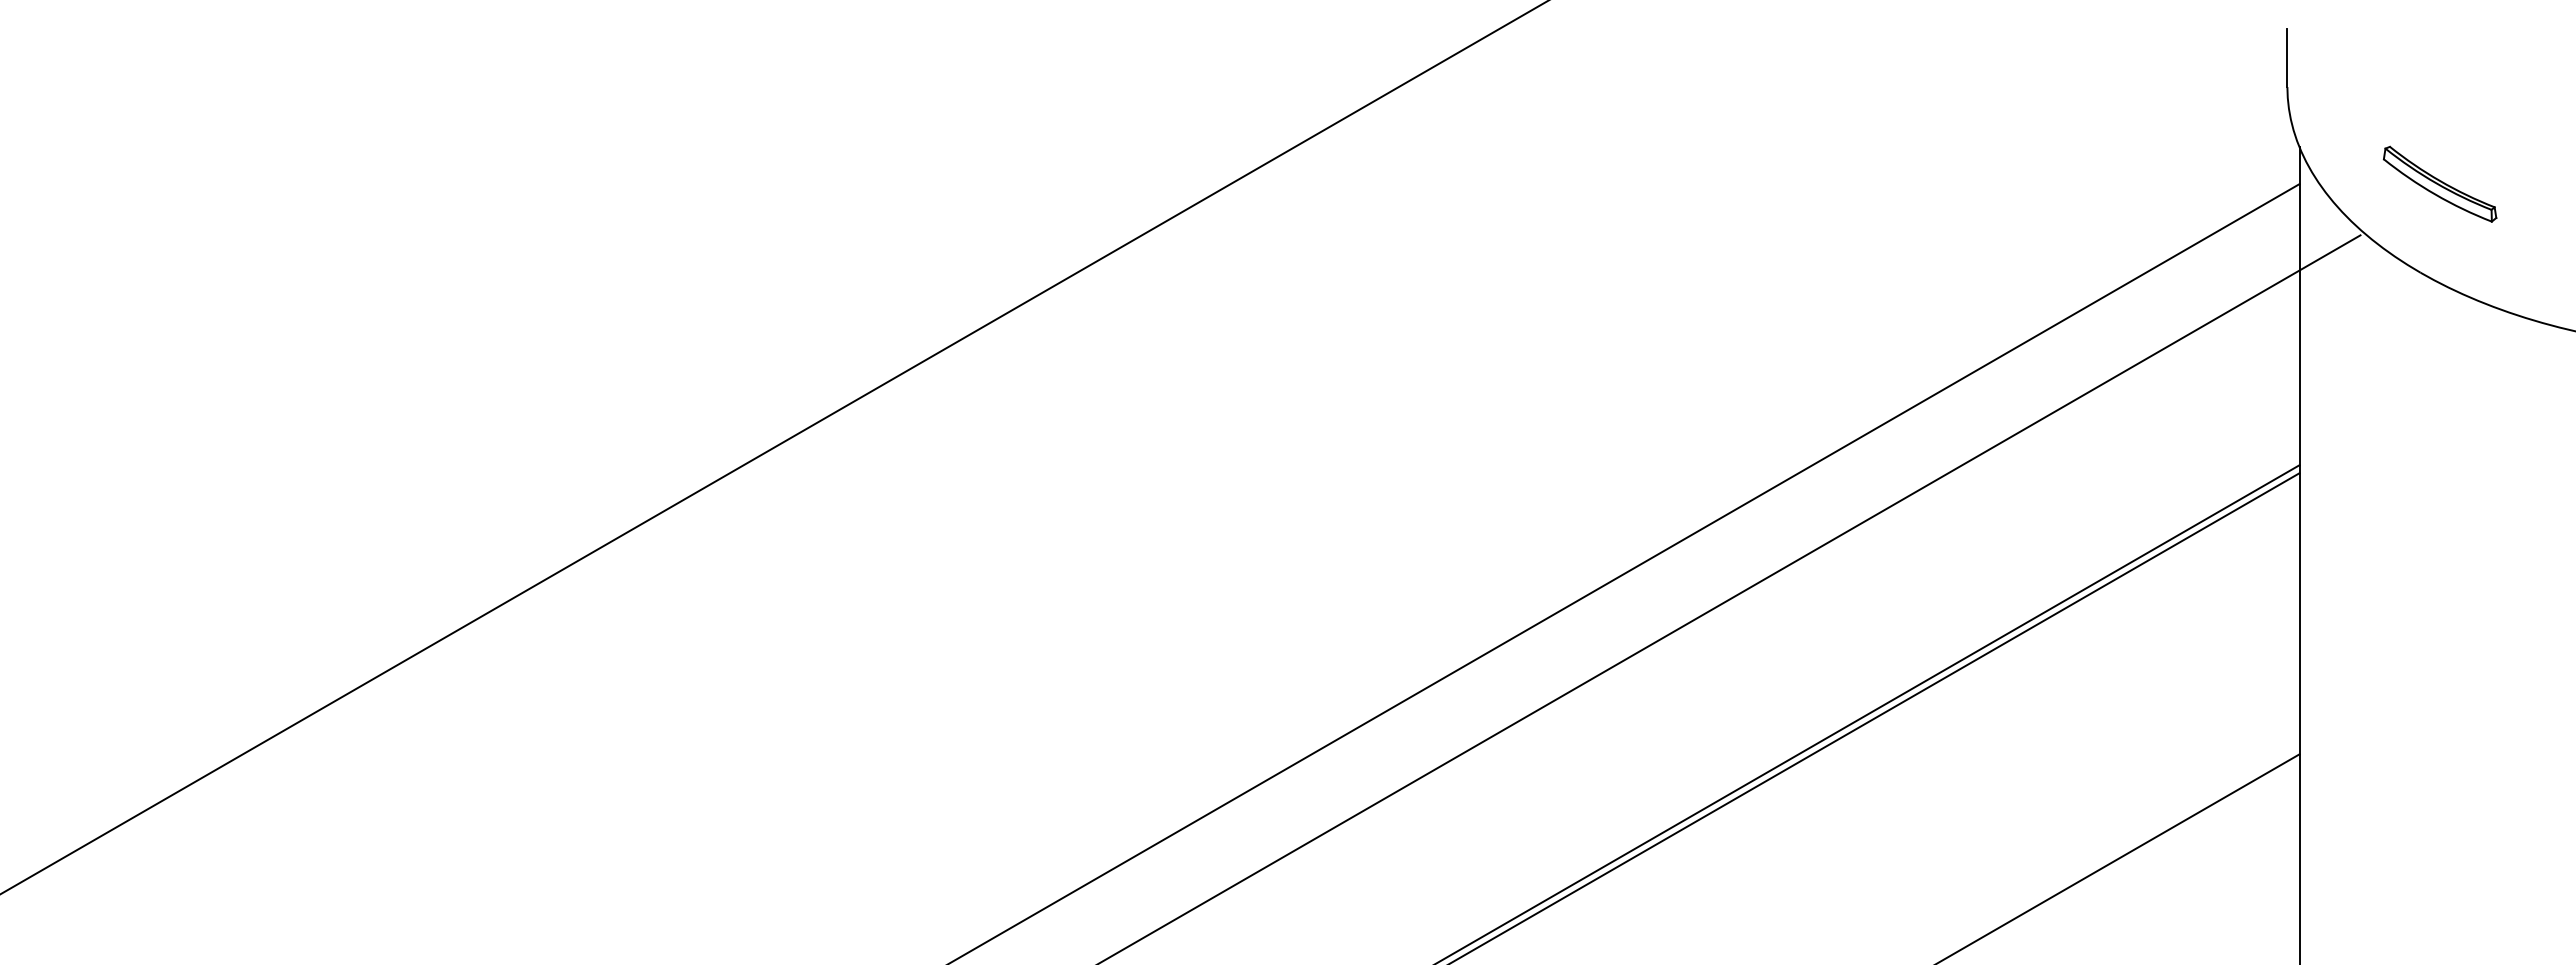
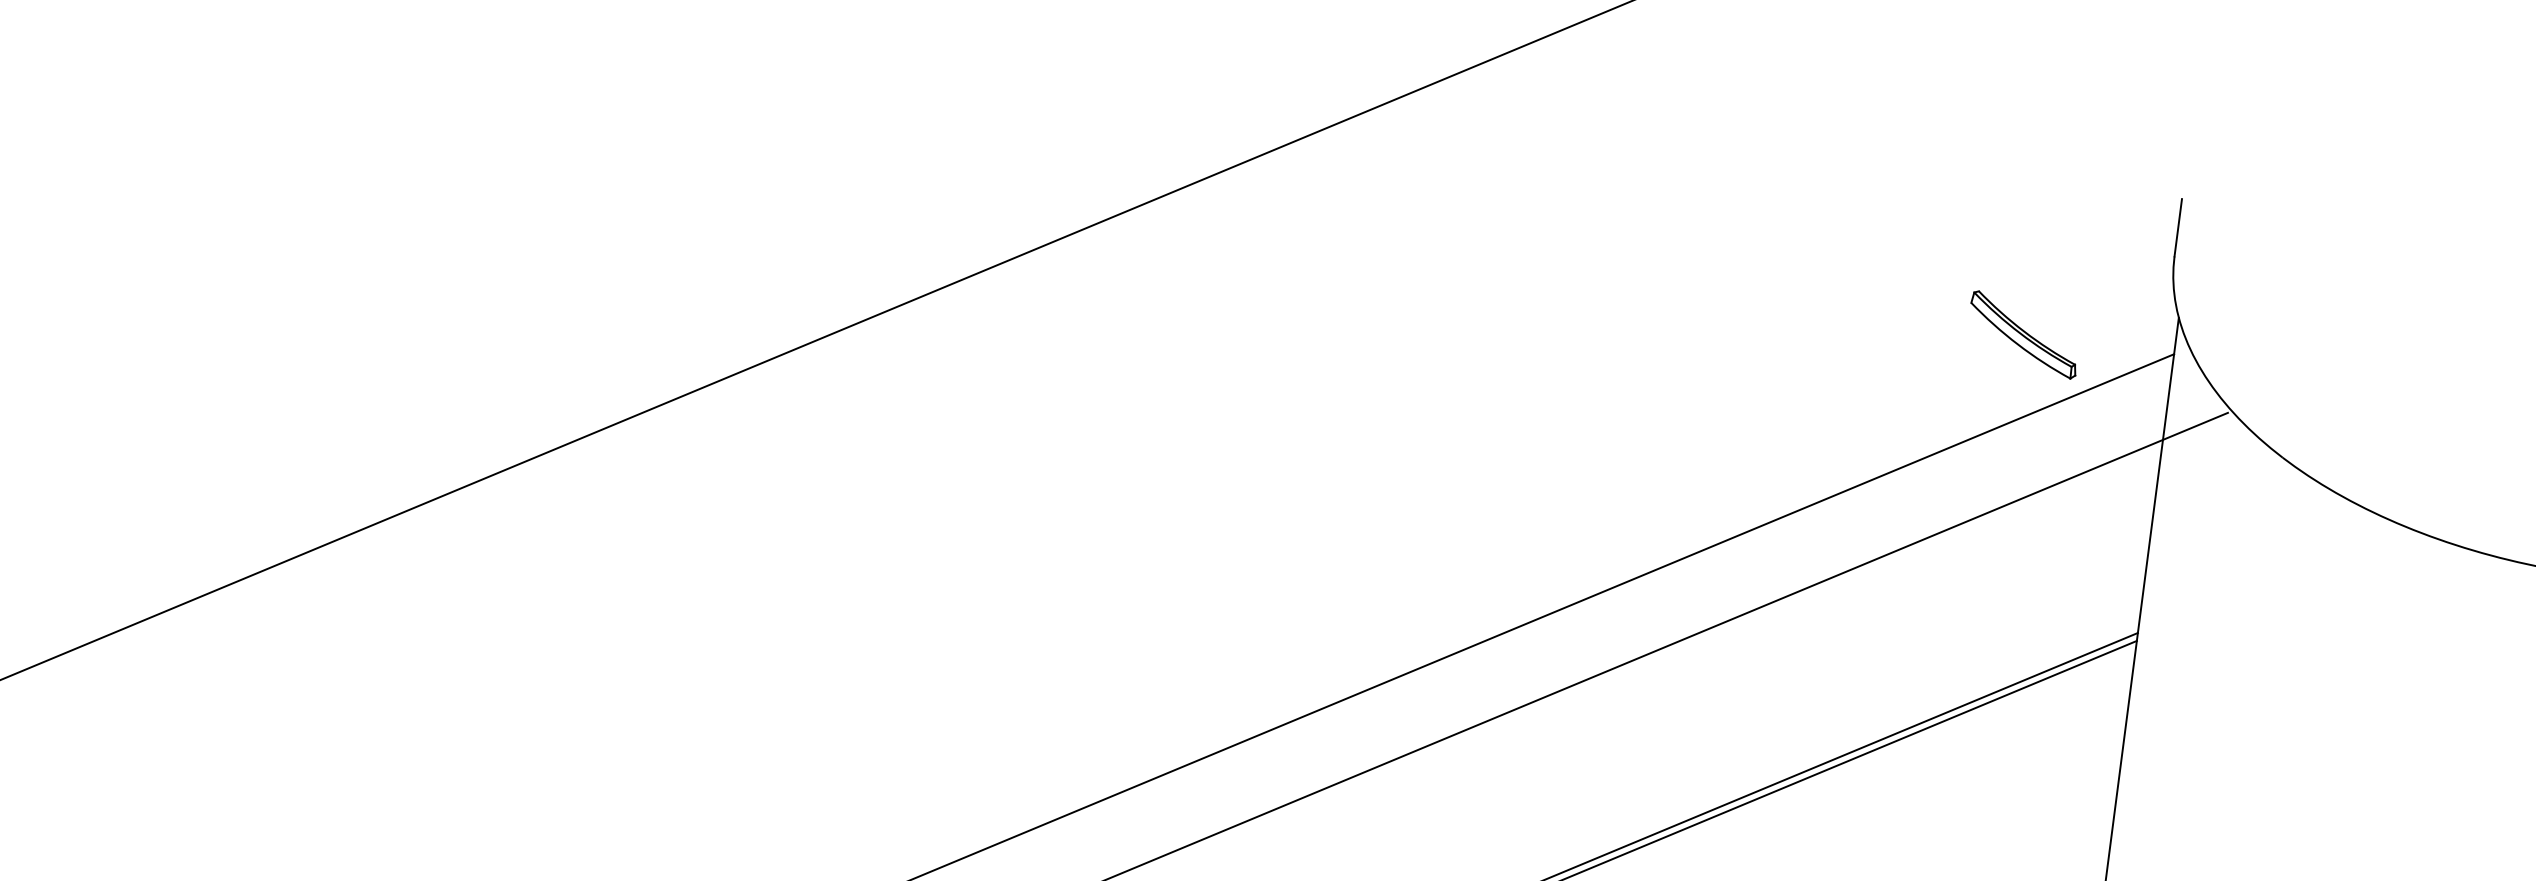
part: (2440, 183) -> (2024, 334), moved

